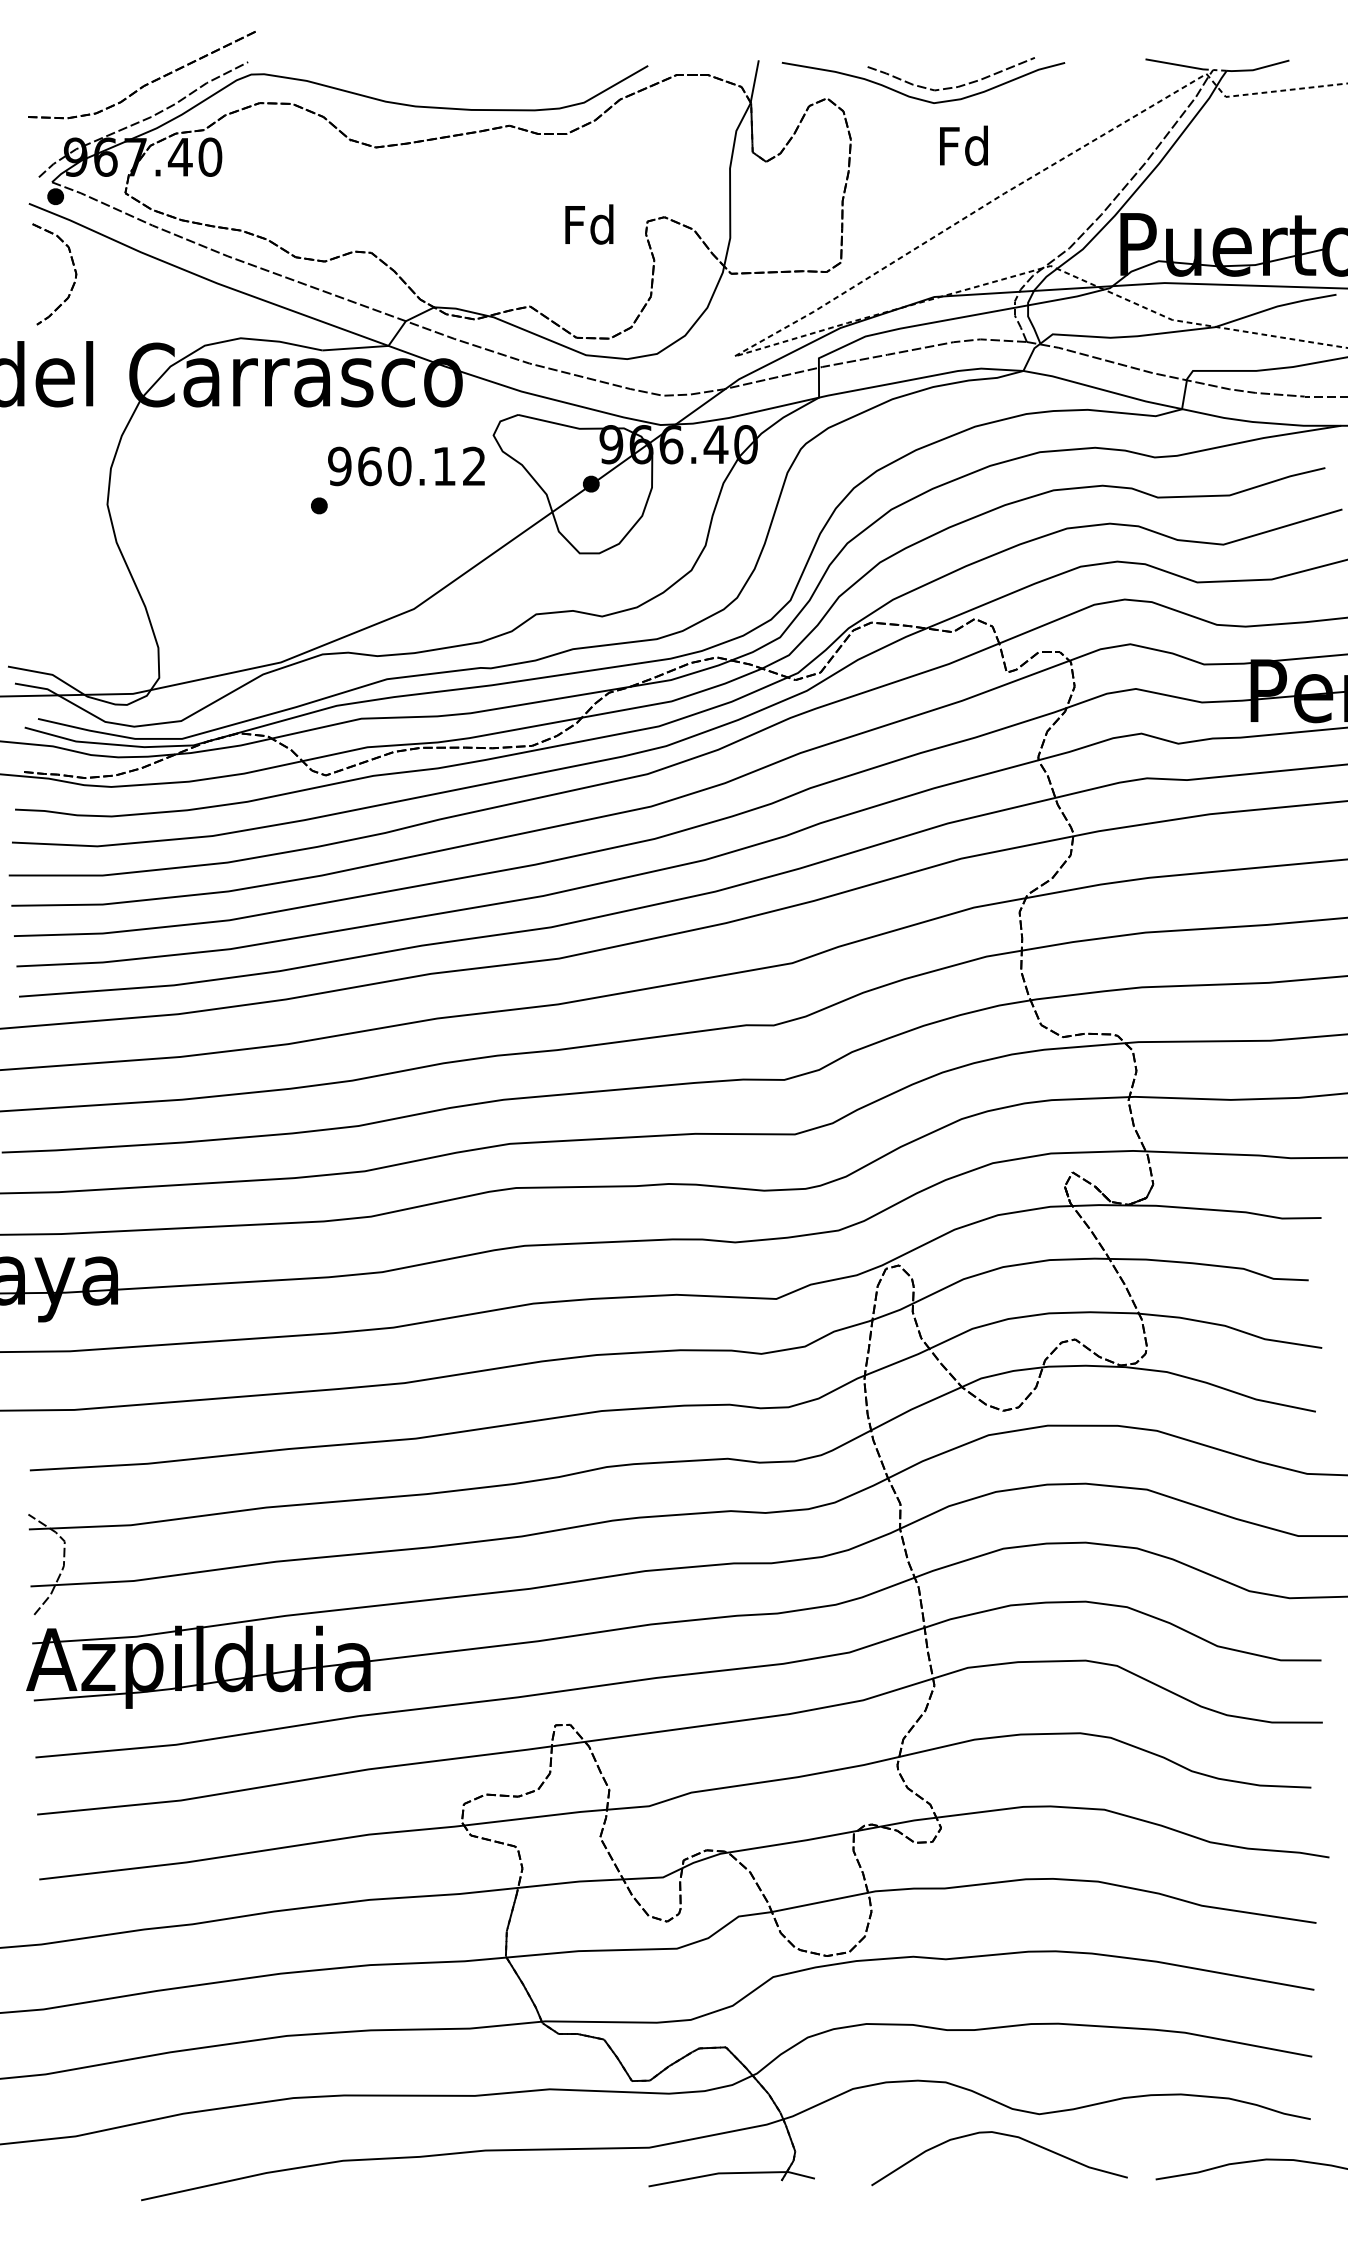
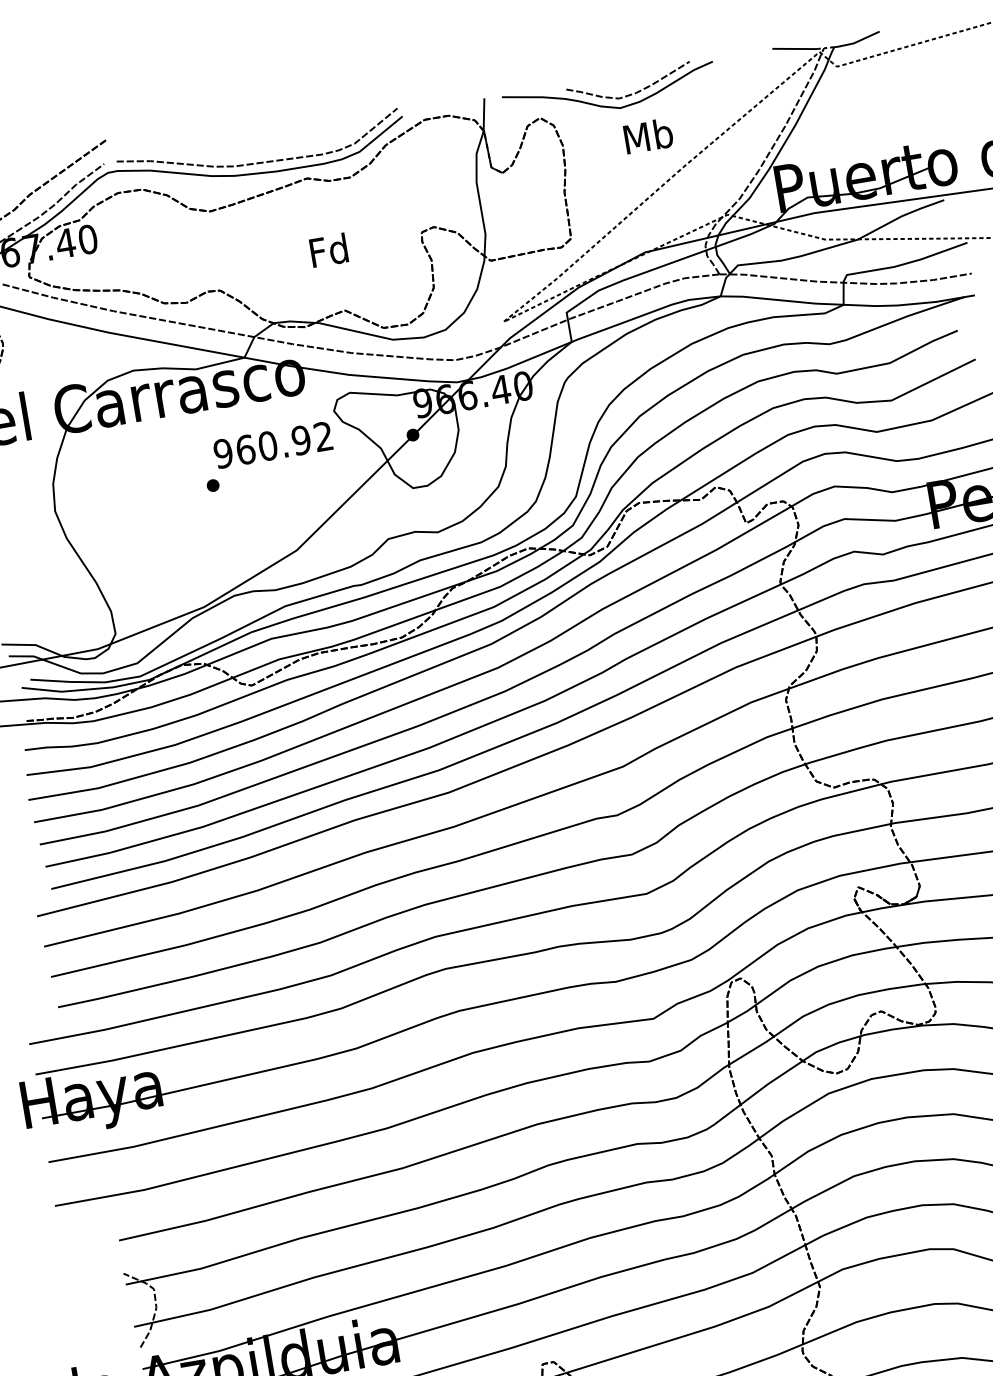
curve: (454, 94) -> (261, 162), added
text: (964, 145) -> (648, 135), Fd -> Mb
text: (589, 224) -> (329, 250), moved
text: (444, 466) -> (301, 440), 960.12 -> 960.92

